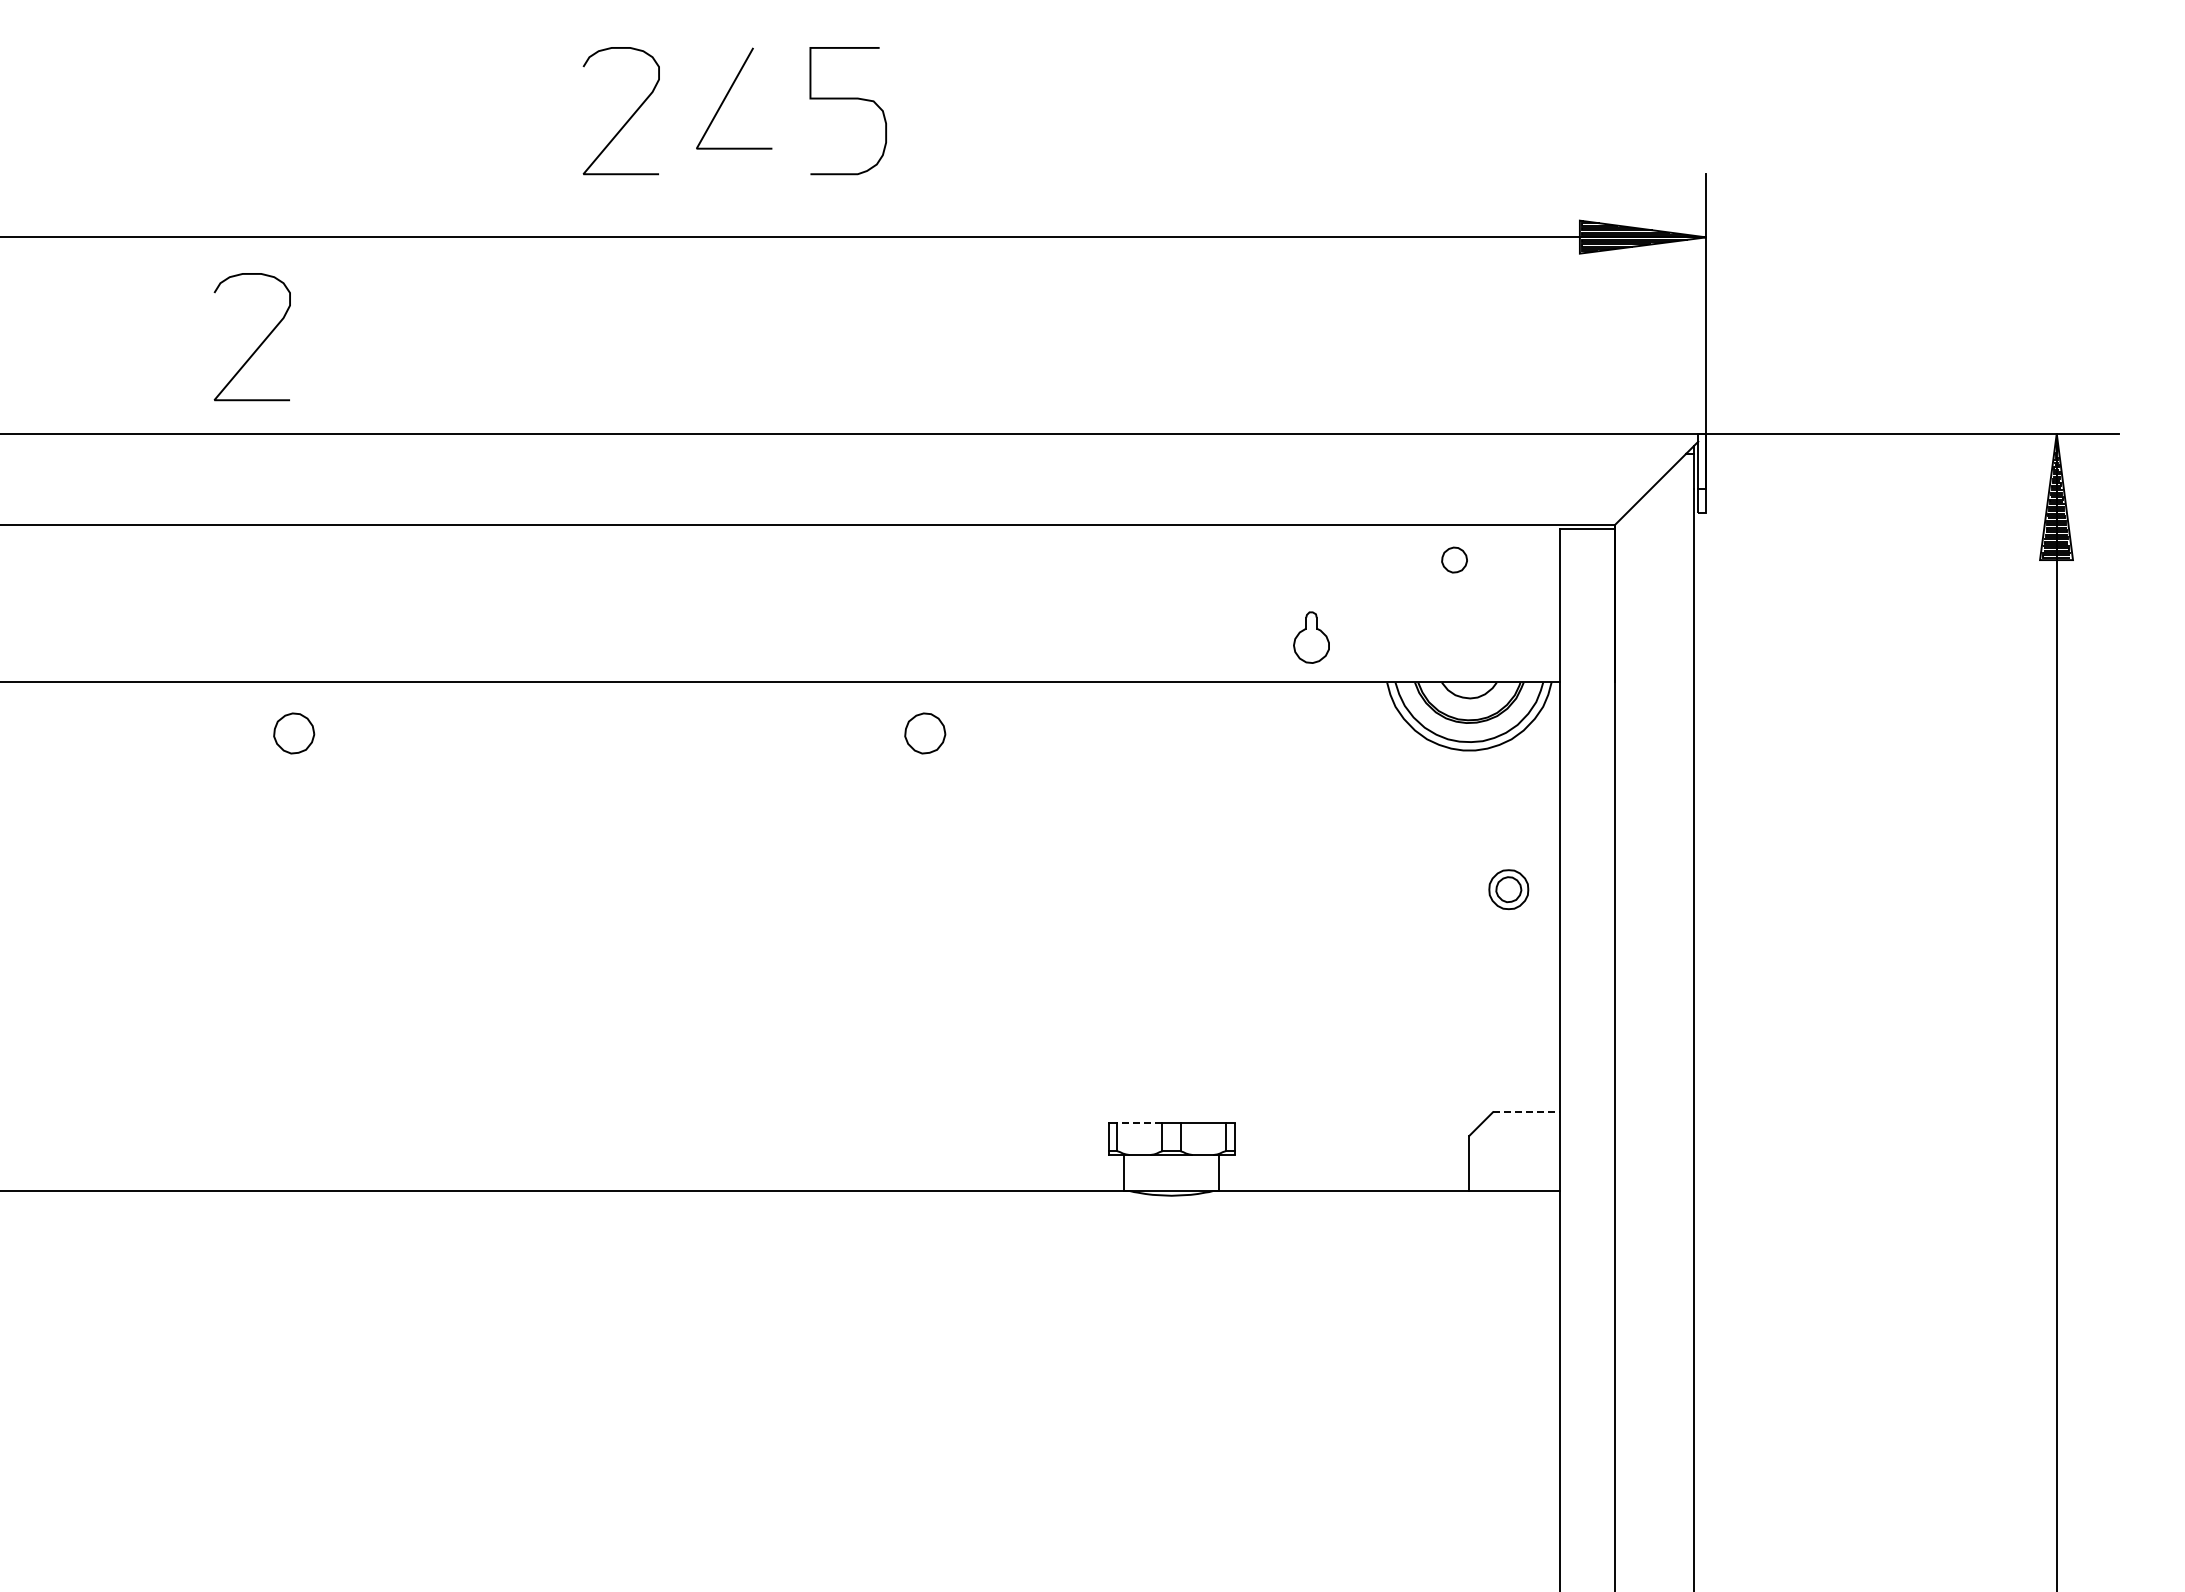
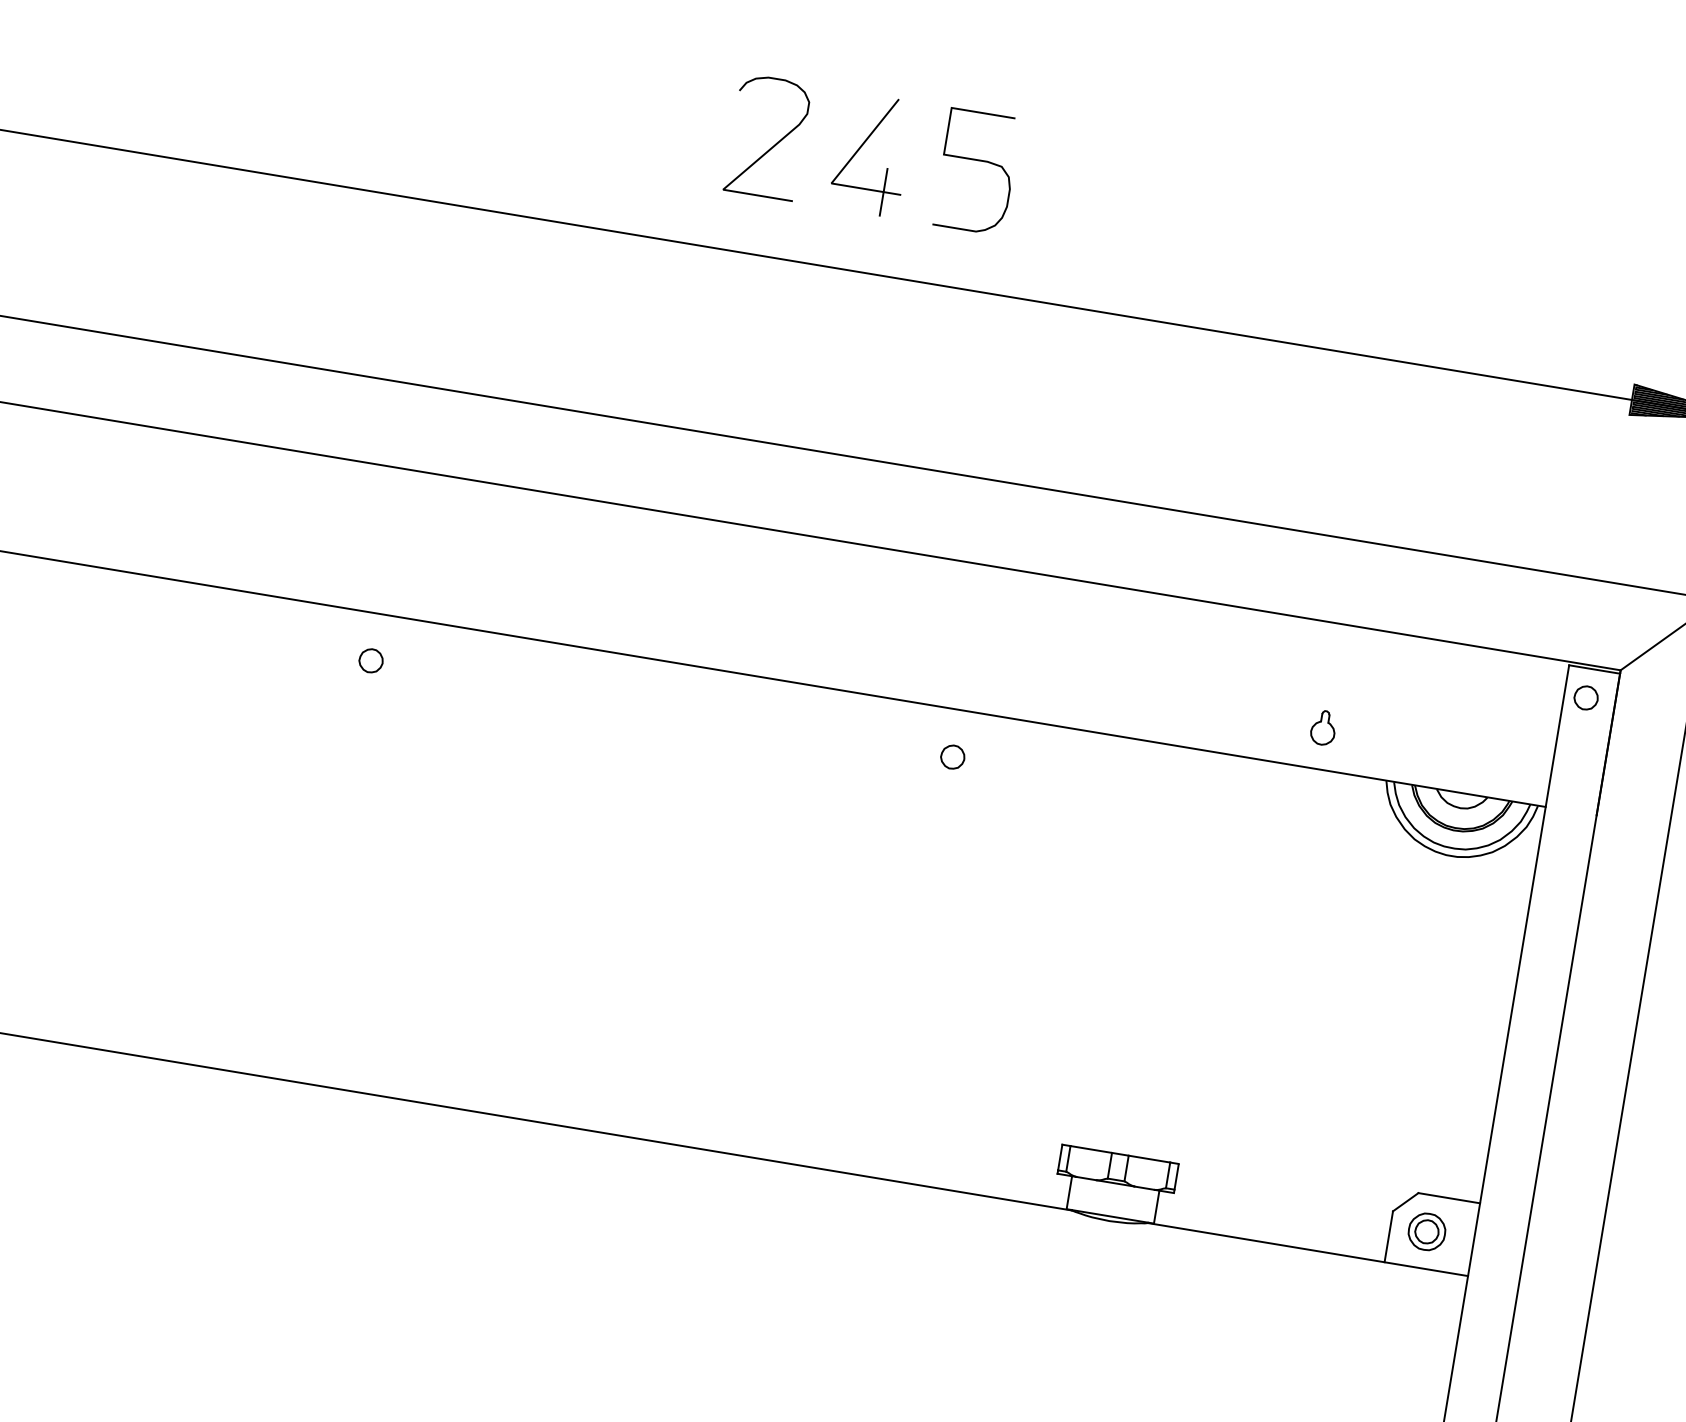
line: (753, 148) -> (883, 191), added
curve: (260, 343) -> (399, 296), removed
part: (1454, 559) -> (1586, 697), moved
part: (1311, 637) -> (1323, 727), size x0.71
part: (293, 732) -> (370, 660), size x0.62
part: (924, 732) -> (952, 756), size x0.62
part: (1508, 889) -> (1426, 1231), moved
line: (1526, 1112) -> (1449, 1198), dashed -> solid
line: (1139, 1123) -> (1090, 1149), dashed -> solid

